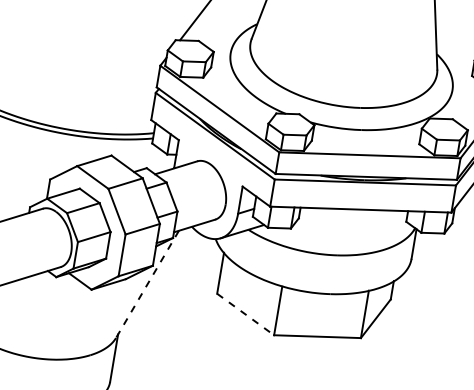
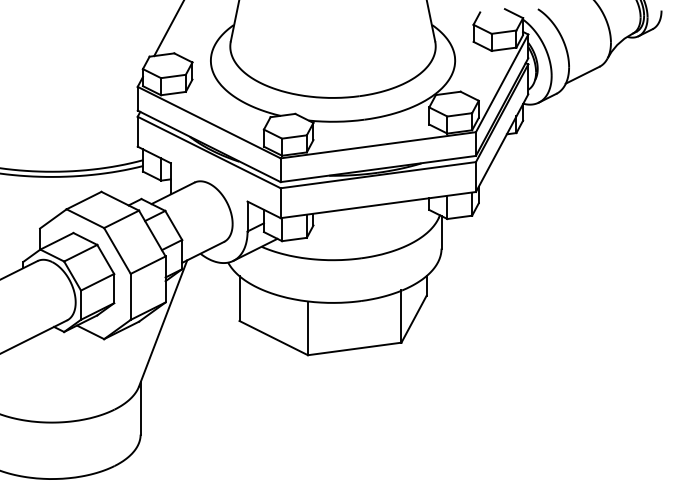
line: (147, 284) -> (163, 323), dashed -> solid
line: (246, 314) -> (274, 338), dashed -> solid

